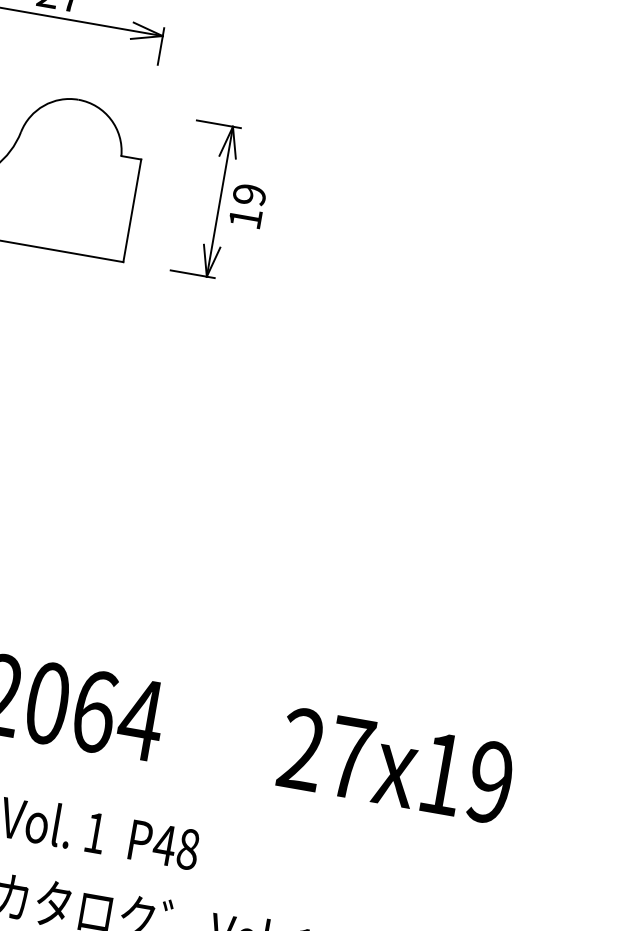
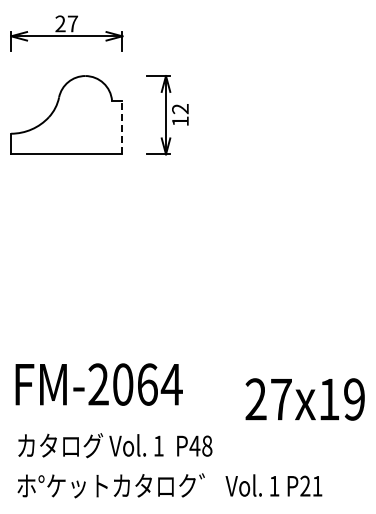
text: (249, 195) -> (180, 109), 19 -> 12
line: (132, 210) -> (122, 127), solid -> dashed
text: (394, 765) -> (304, 399), moved

